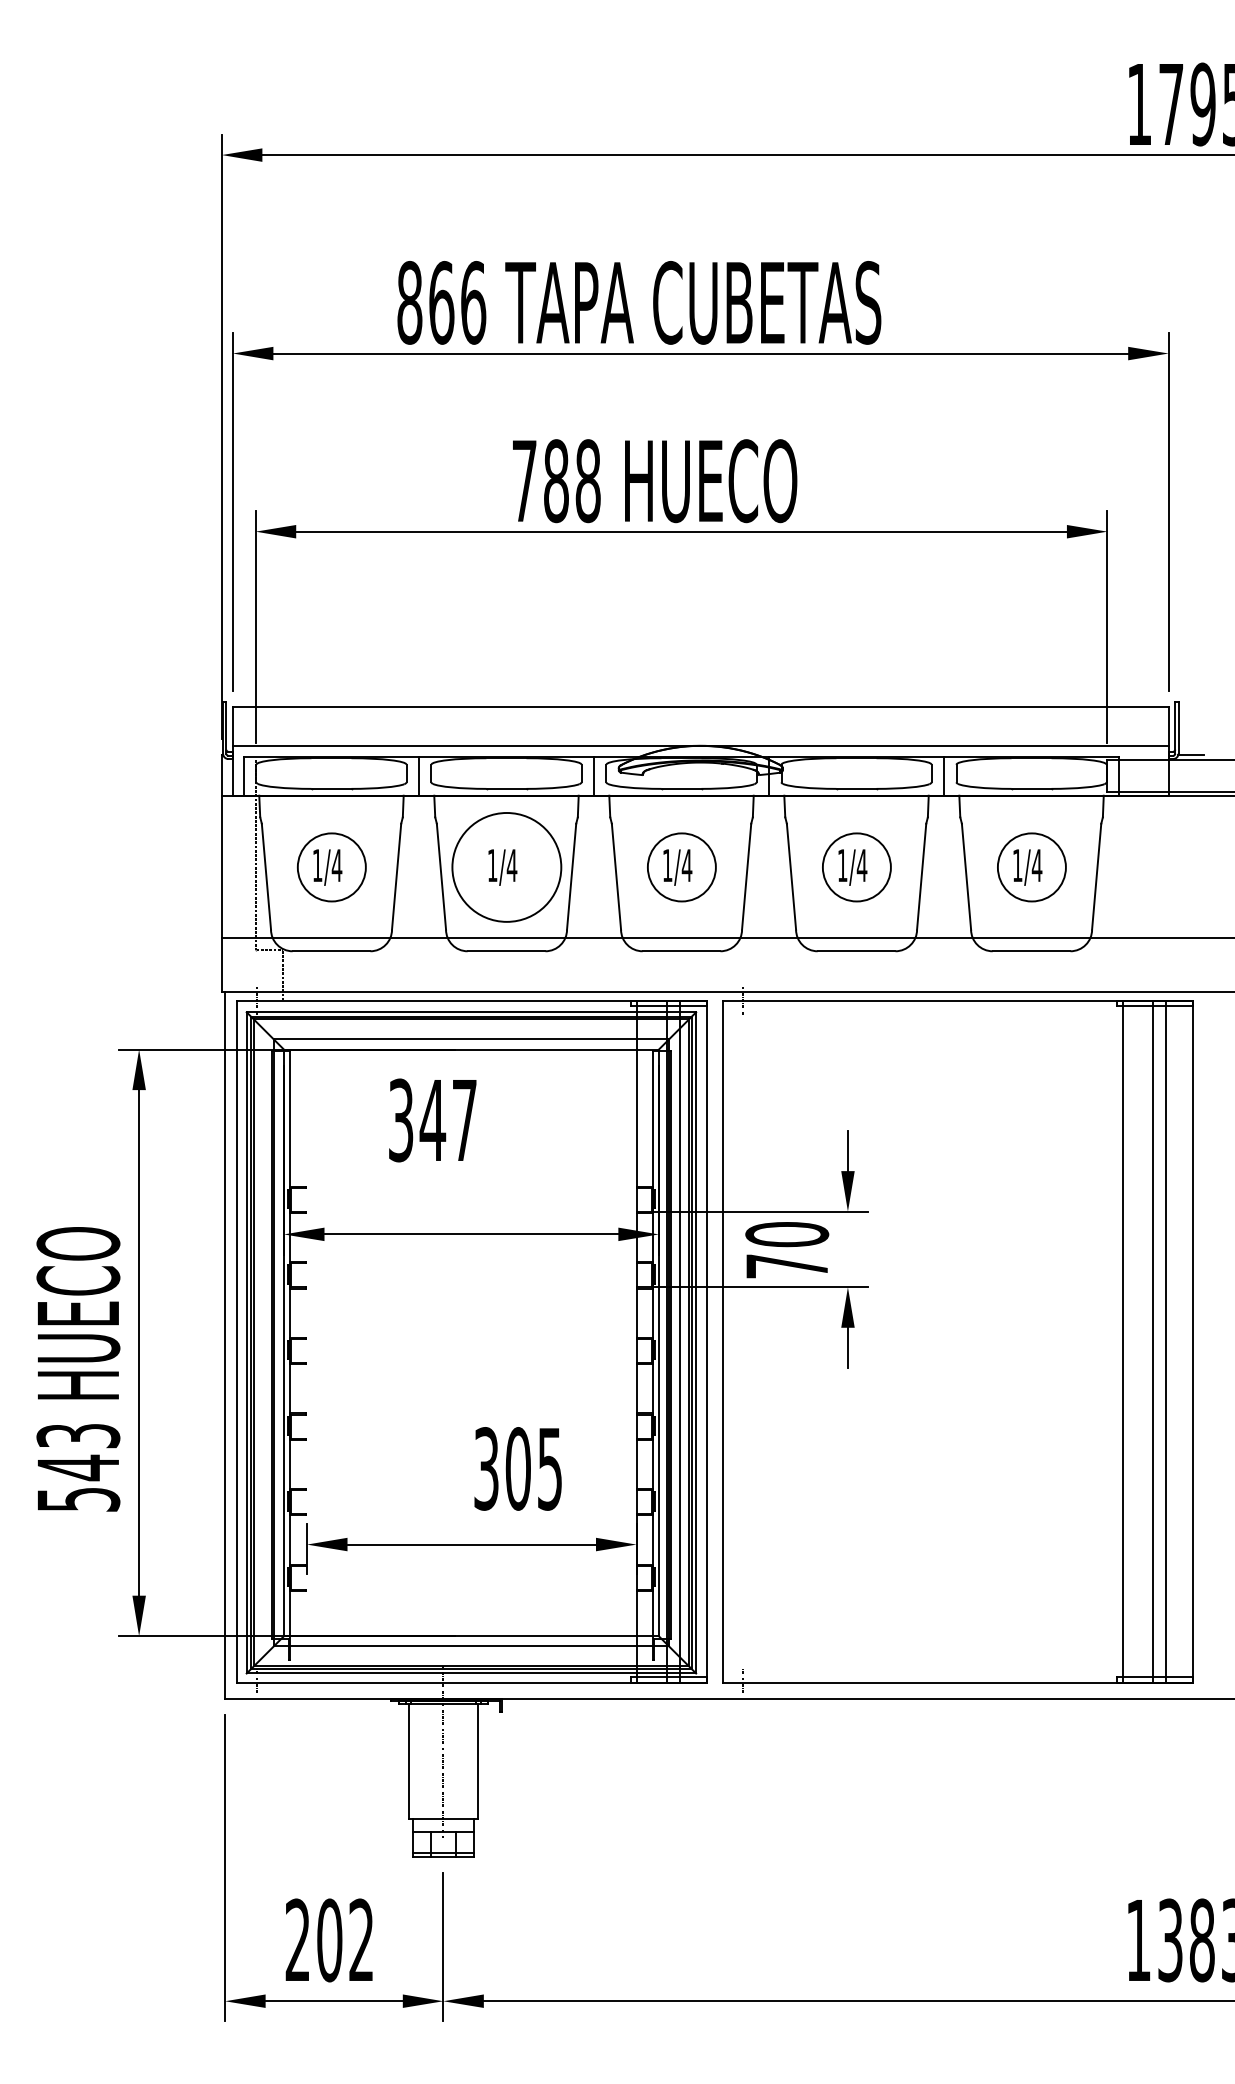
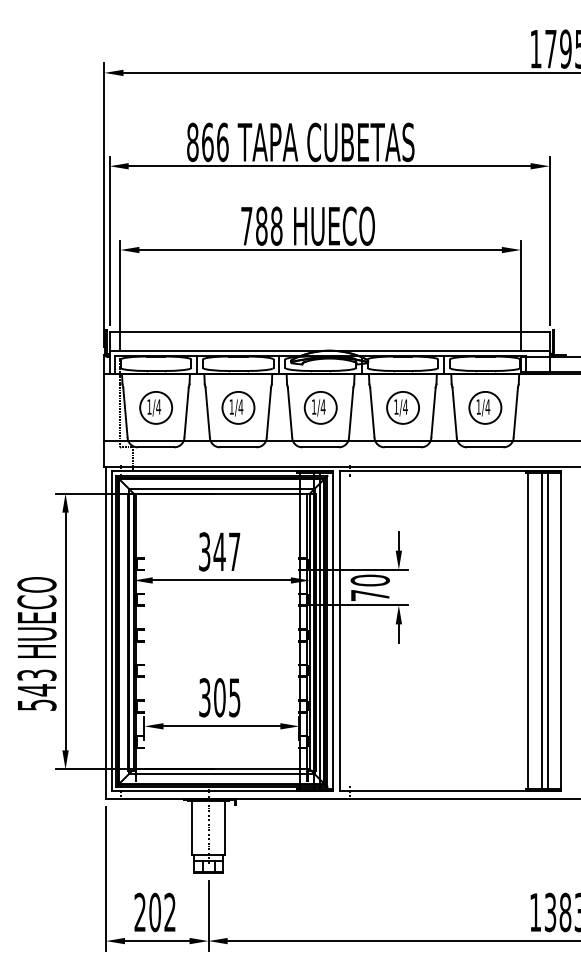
circle: (506, 866) -> (238, 407), size x0.62
text: (432, 1119) -> (219, 551), moved
text: (517, 1468) -> (219, 697), moved

